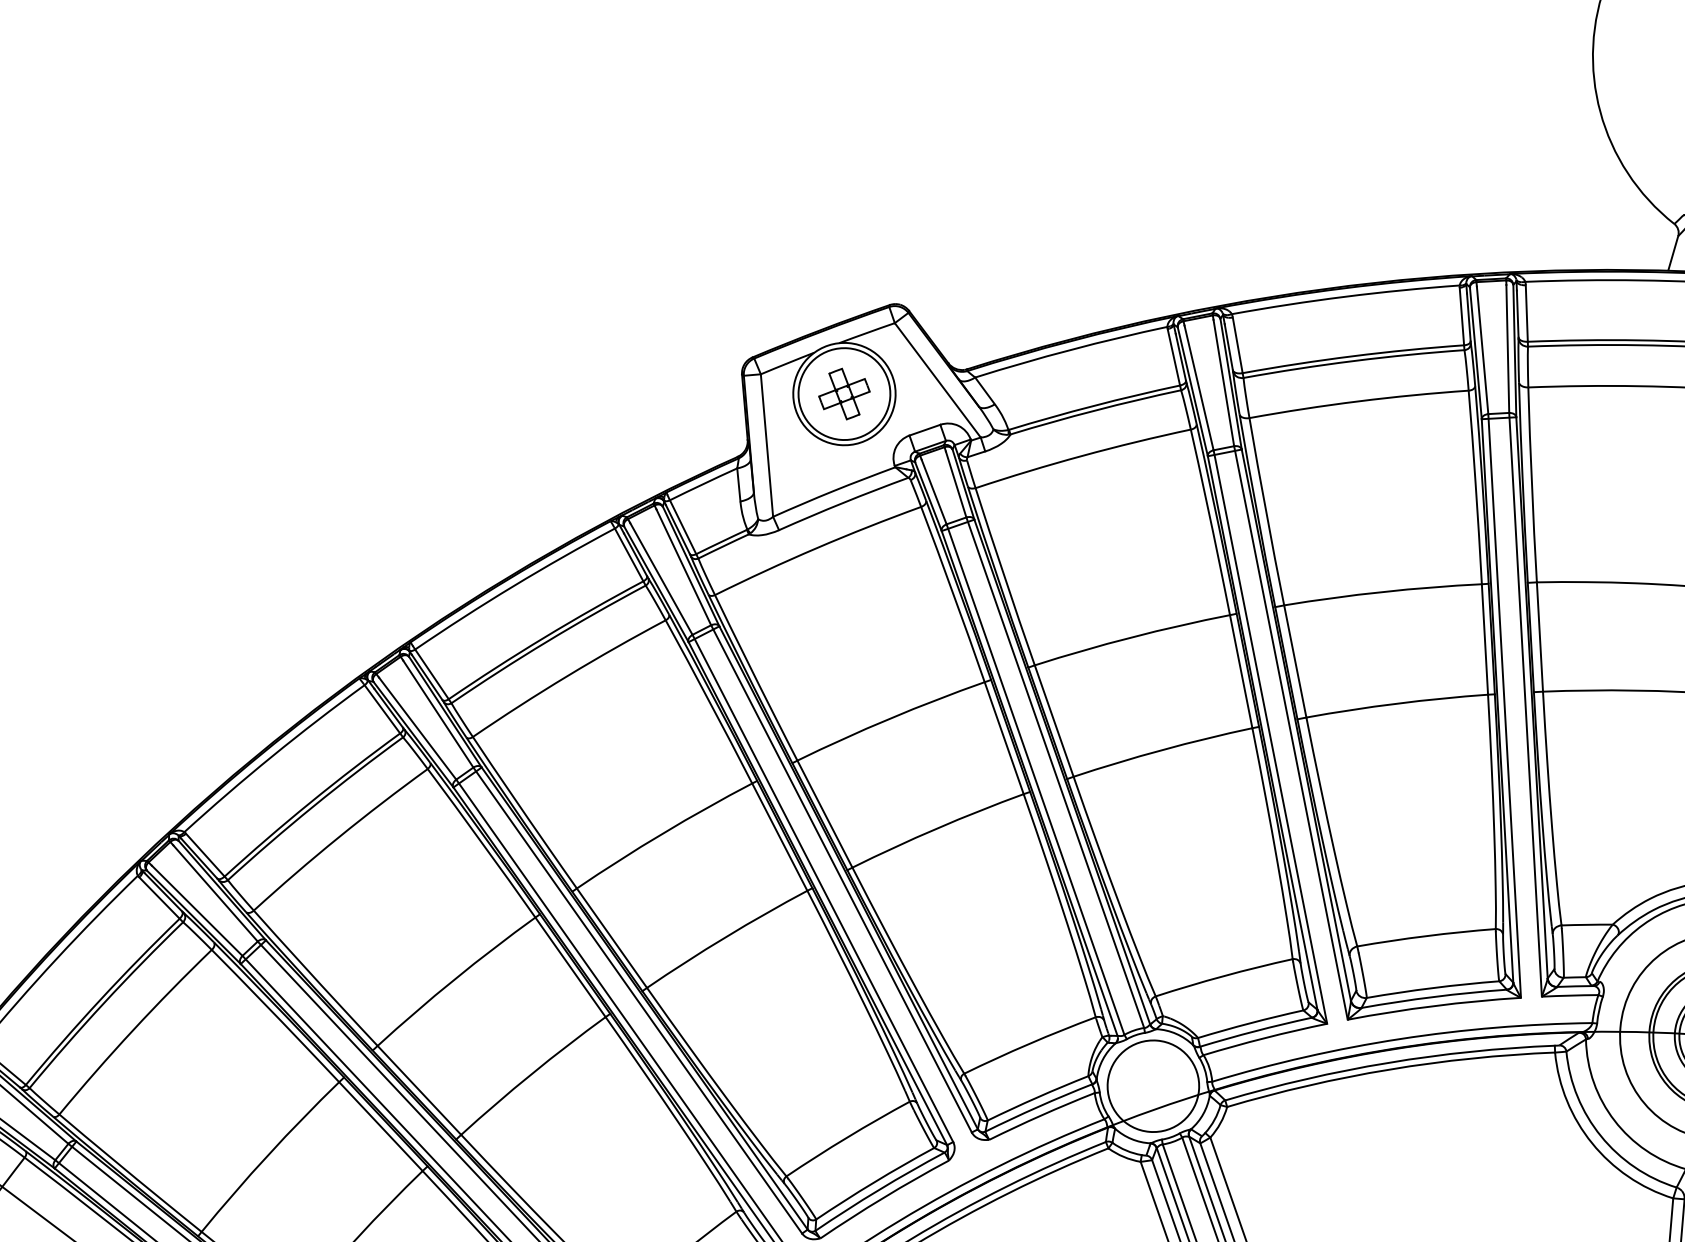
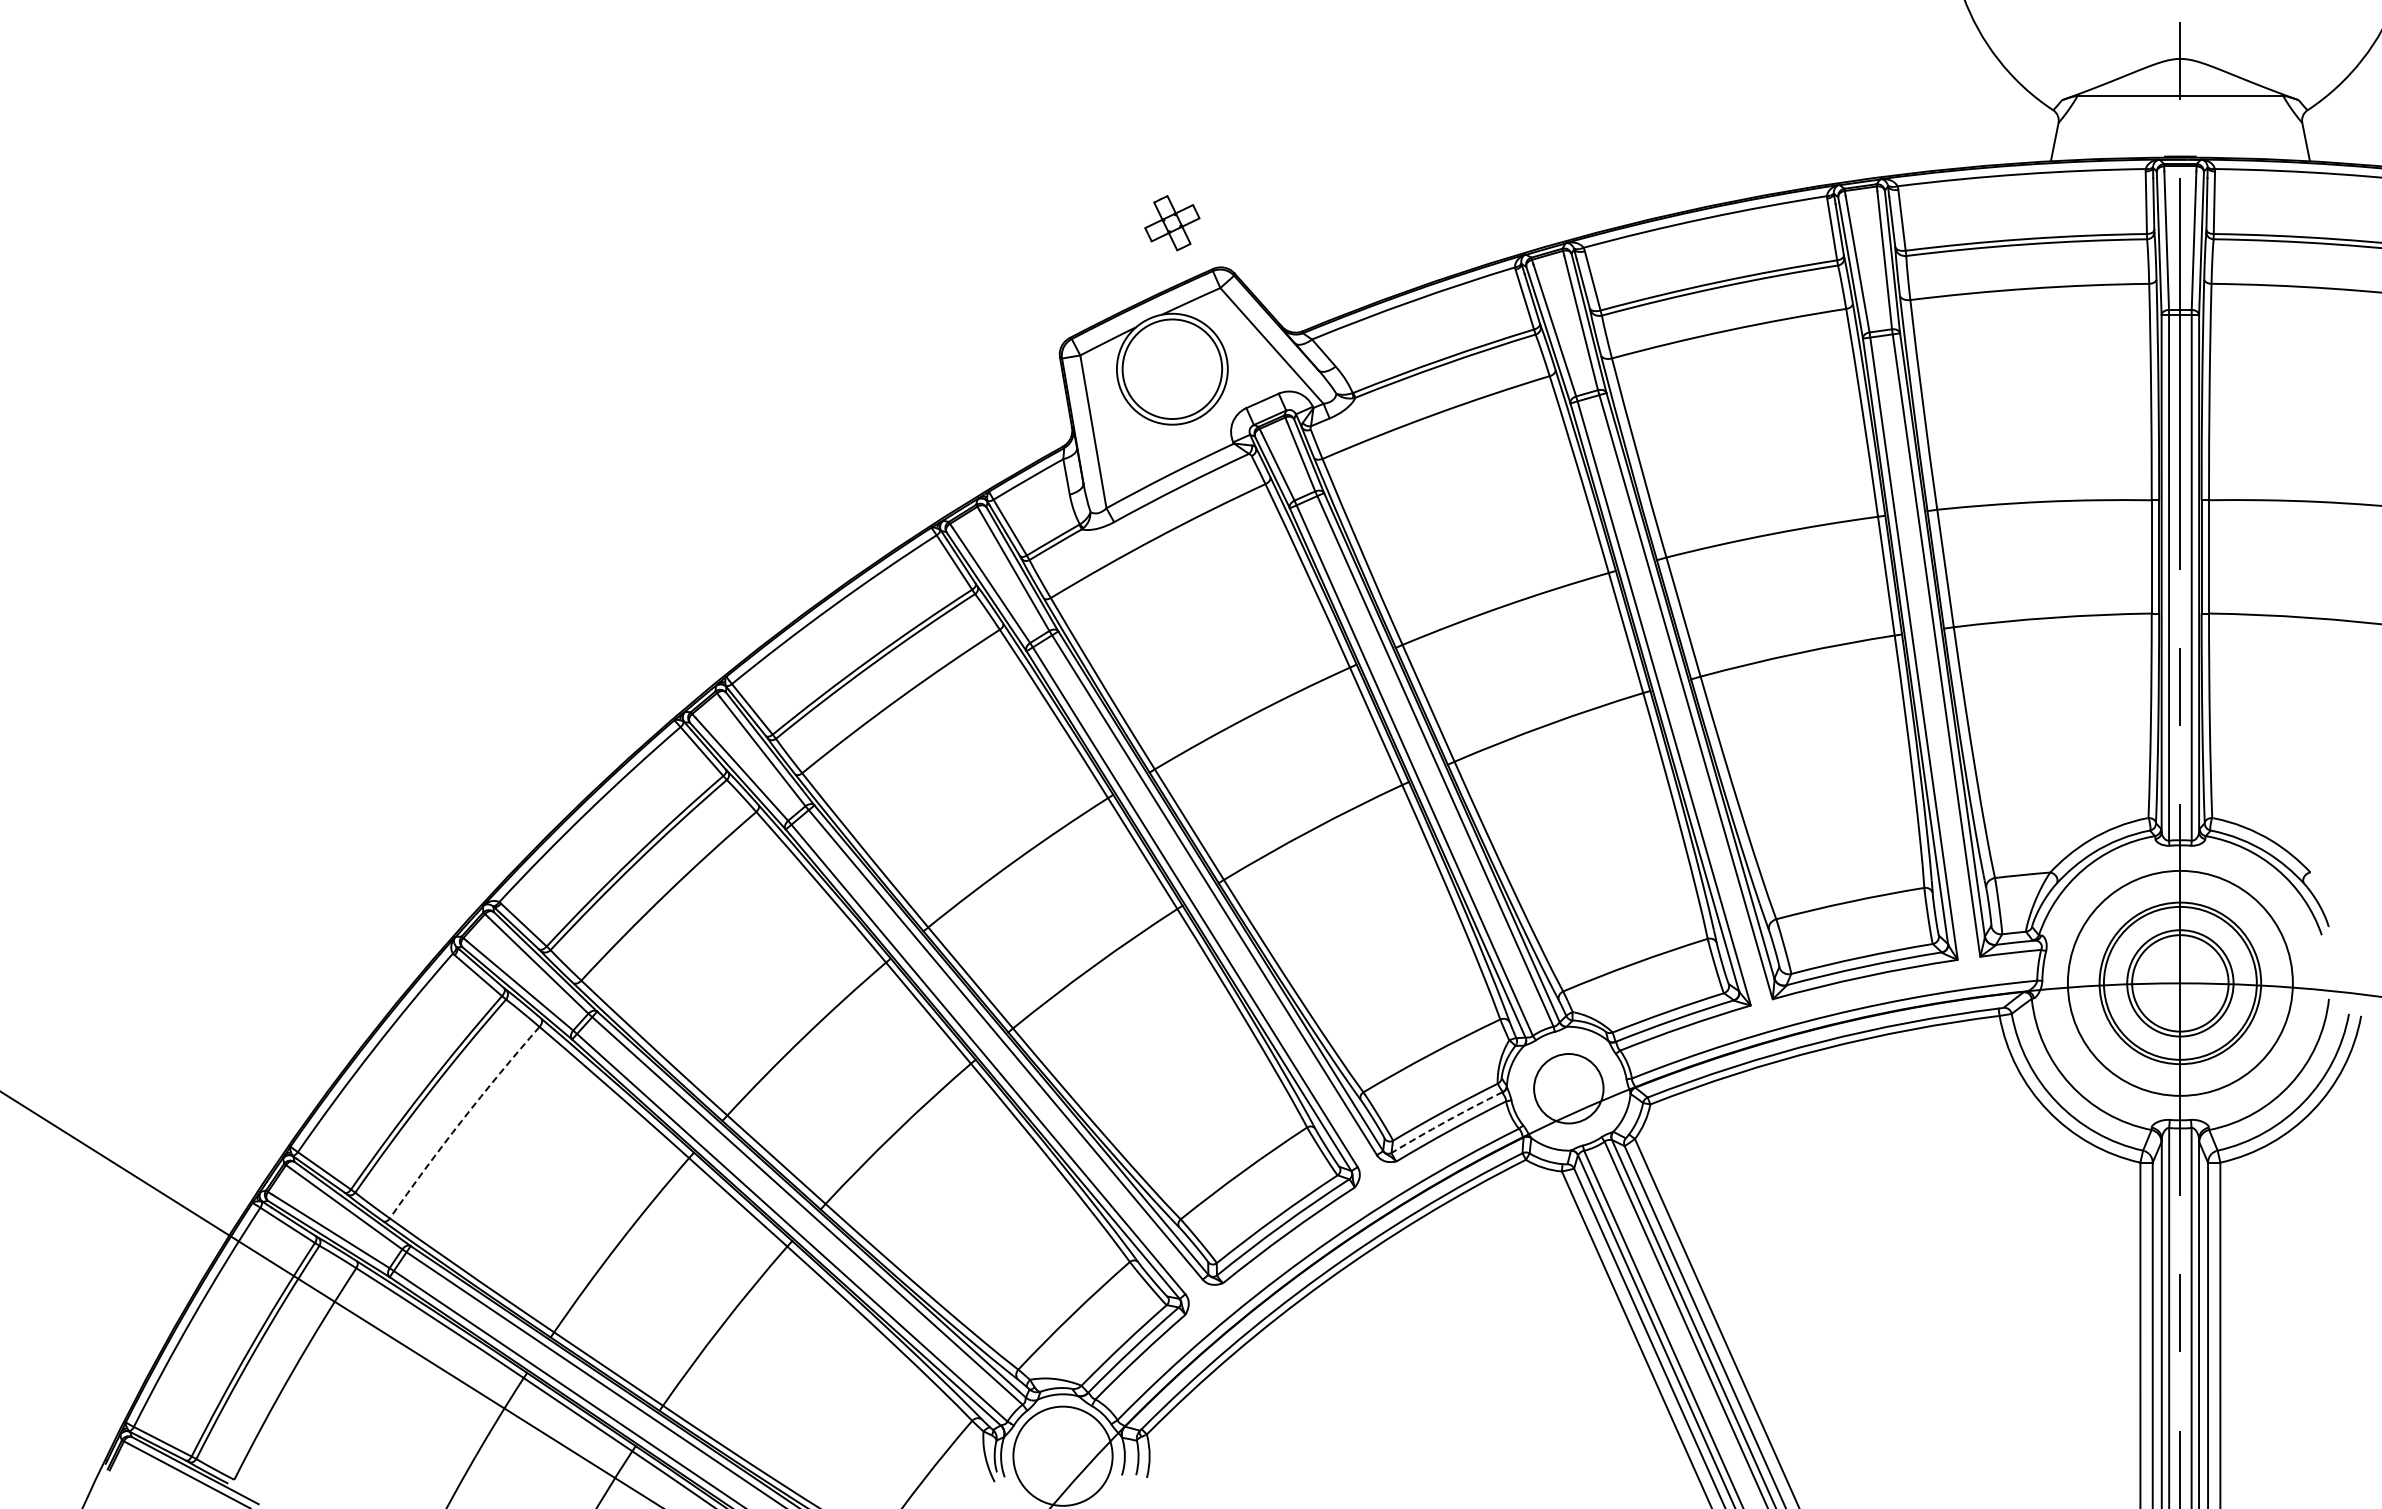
part: (844, 394) -> (1172, 223), moved
arc: (133, 1030) -> (462, 1120), solid -> dashed
circle: (1153, 1086) -> (1568, 1088), size x0.7
arc: (1038, 1106) -> (1446, 1121), solid -> dashed

